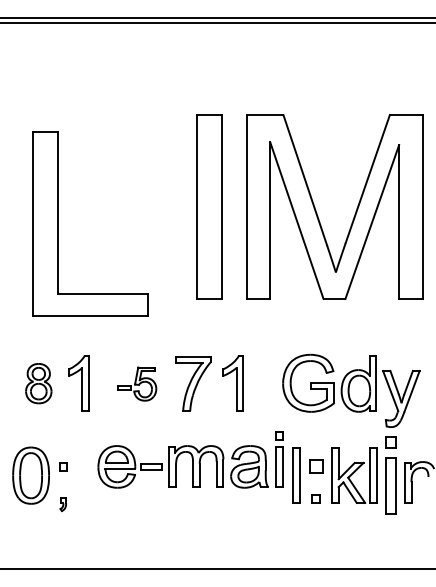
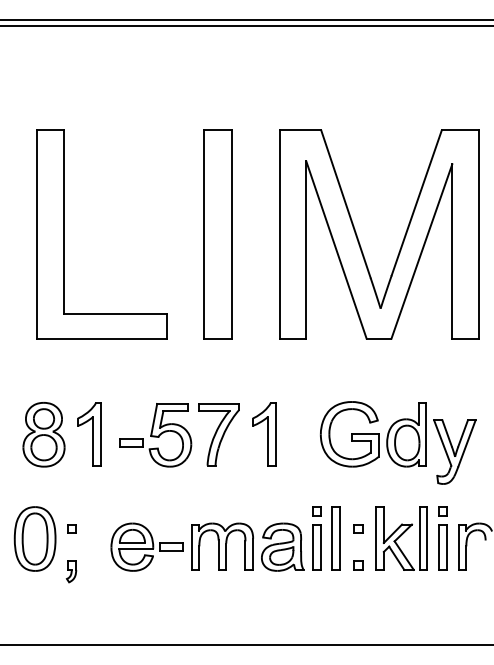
part: (209, 206) -> (218, 233), moved
part: (58, 223) -> (65, 233), moved
part: (38, 383) -> (43, 434), size x1.43
part: (137, 383) -> (155, 434), size x1.67
part: (190, 459) -> (215, 538), moved
part: (315, 466) -> (357, 528), size x0.62
part: (390, 475) -> (442, 538), size x0.71
part: (63, 504) -> (71, 571), size x1.43

